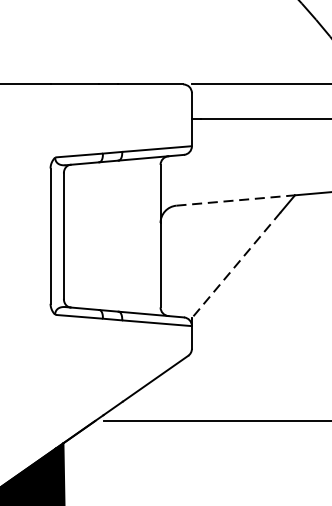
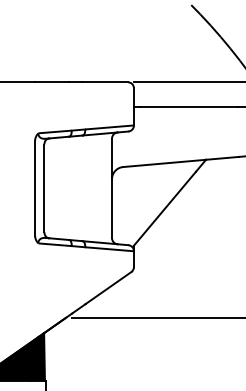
line: (235, 200) -> (164, 163), dashed -> solid
line: (235, 266) -> (164, 209), dashed -> solid

